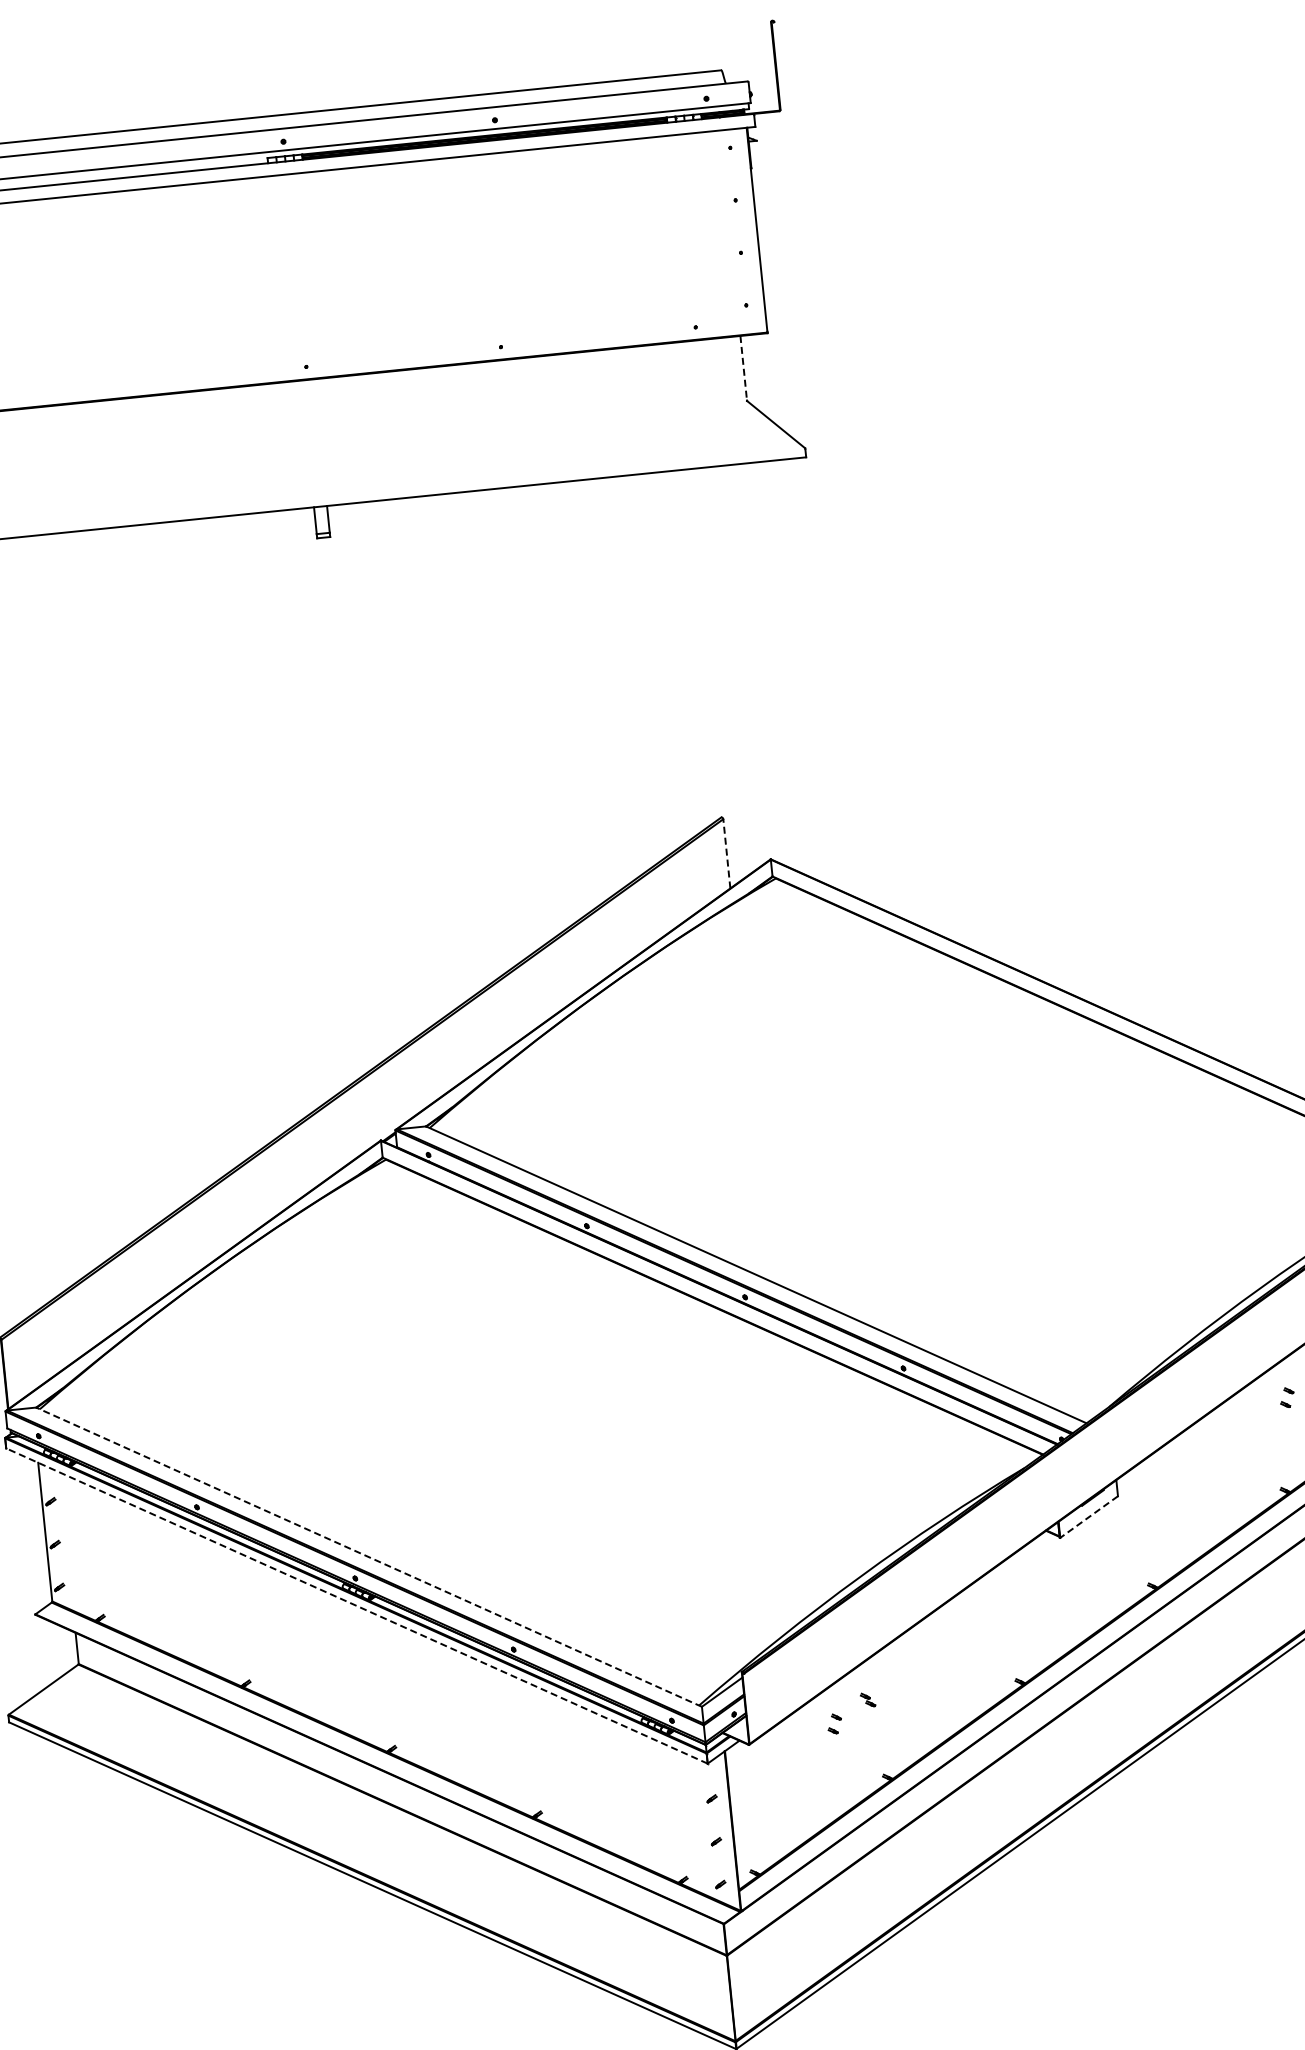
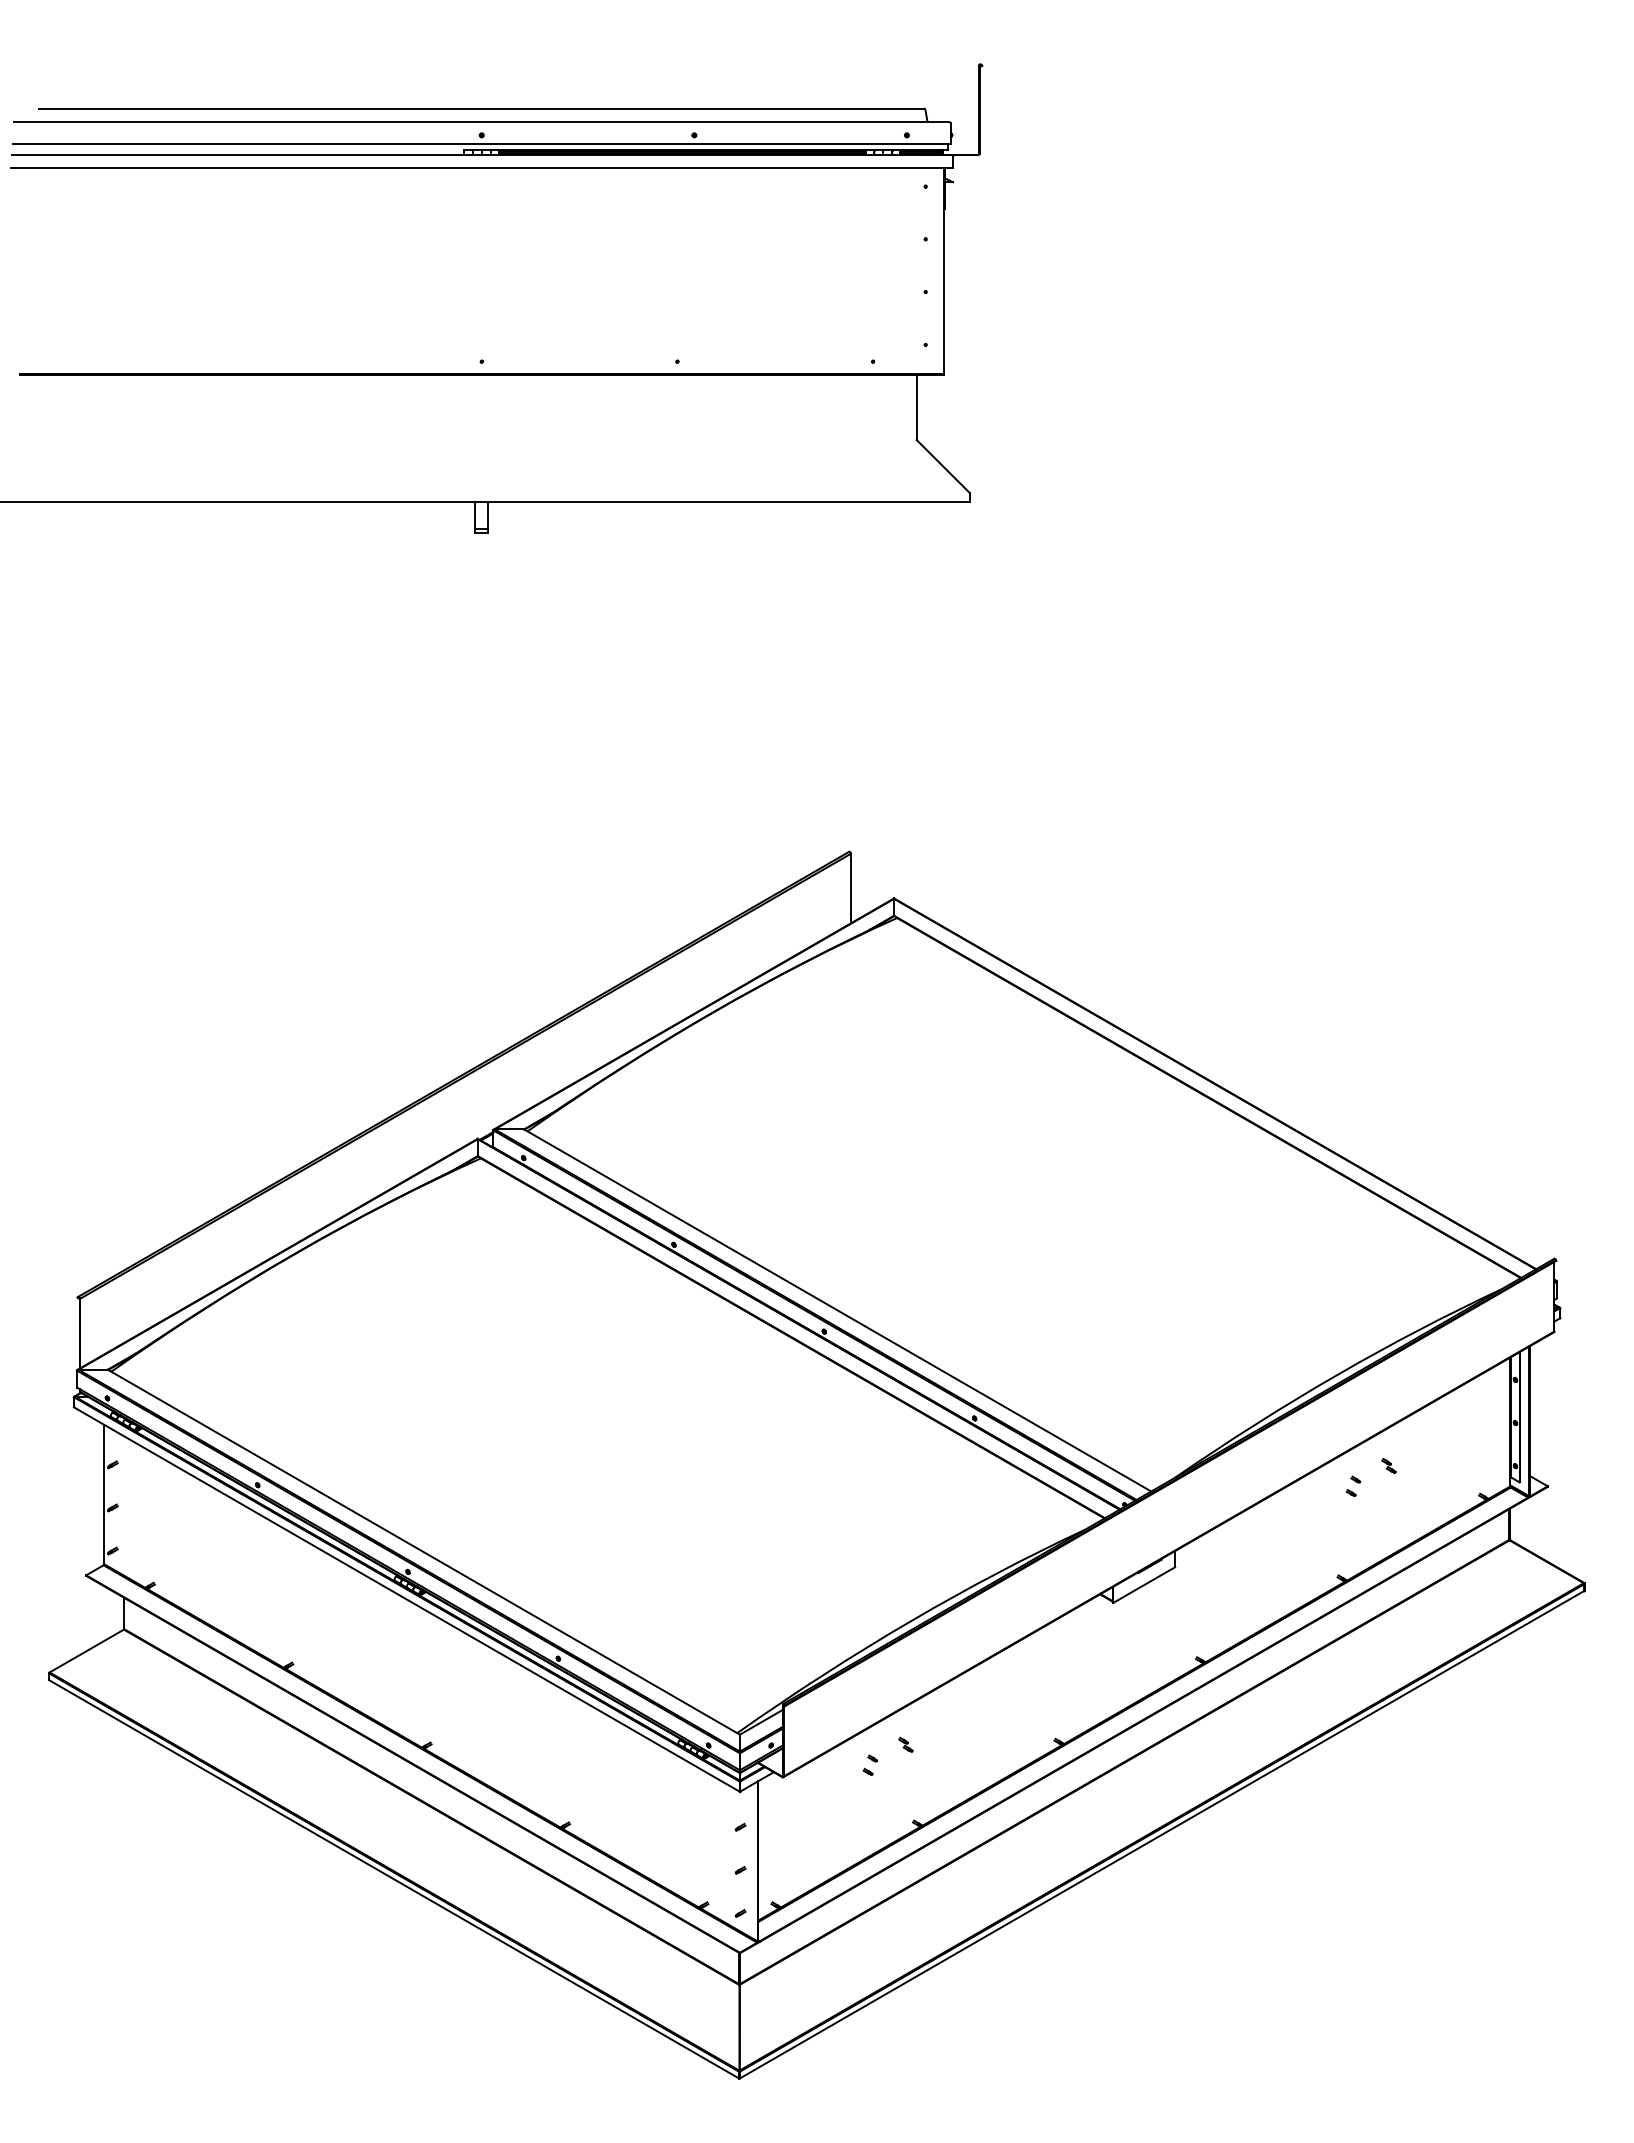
line: (743, 368) -> (916, 407), dashed -> solid
line: (726, 853) -> (850, 888), dashed -> solid
line: (1089, 1517) -> (1144, 1585), dashed -> solid
line: (368, 1557) -> (423, 1552), dashed -> solid
line: (356, 1606) -> (406, 1599), dashed -> solid

